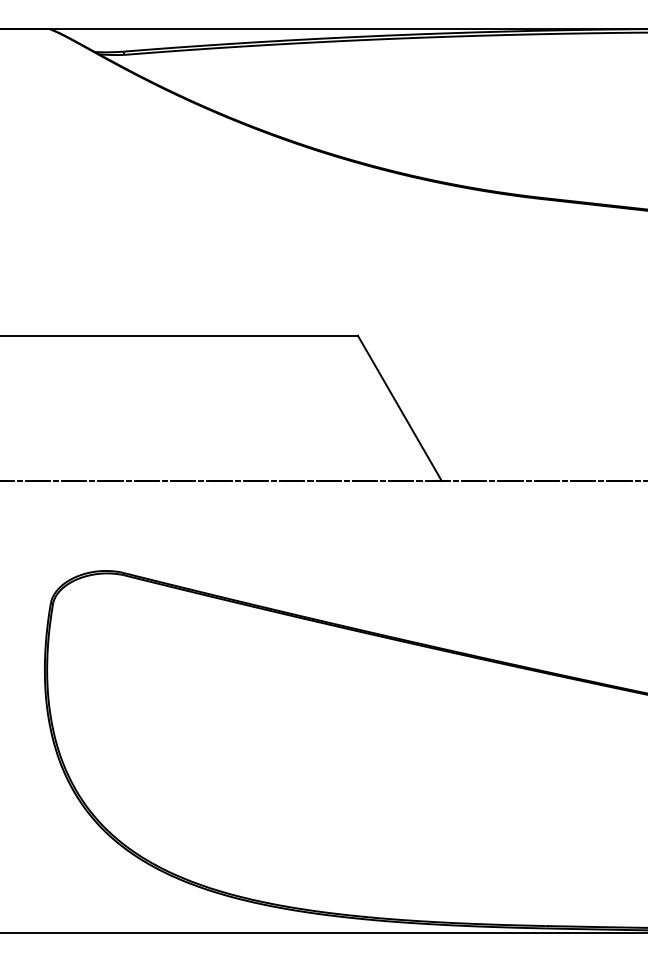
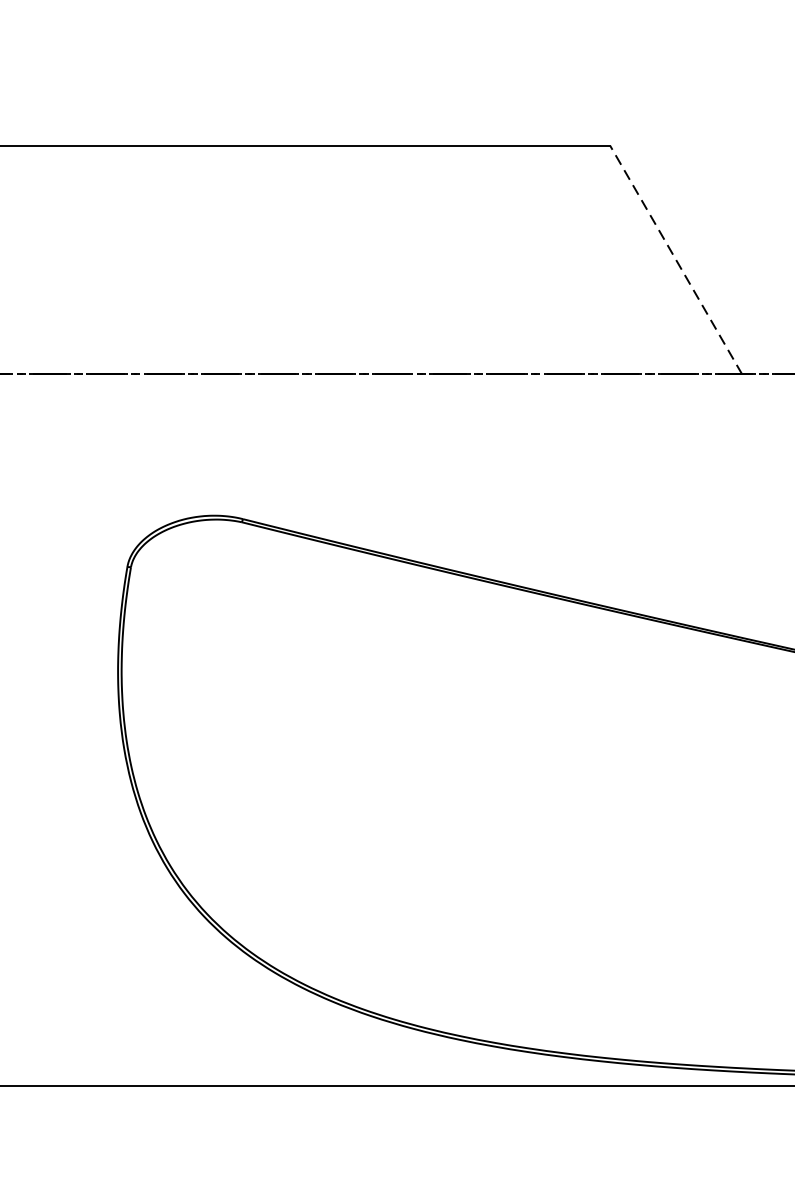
line: (399, 408) -> (675, 260), solid -> dashed

